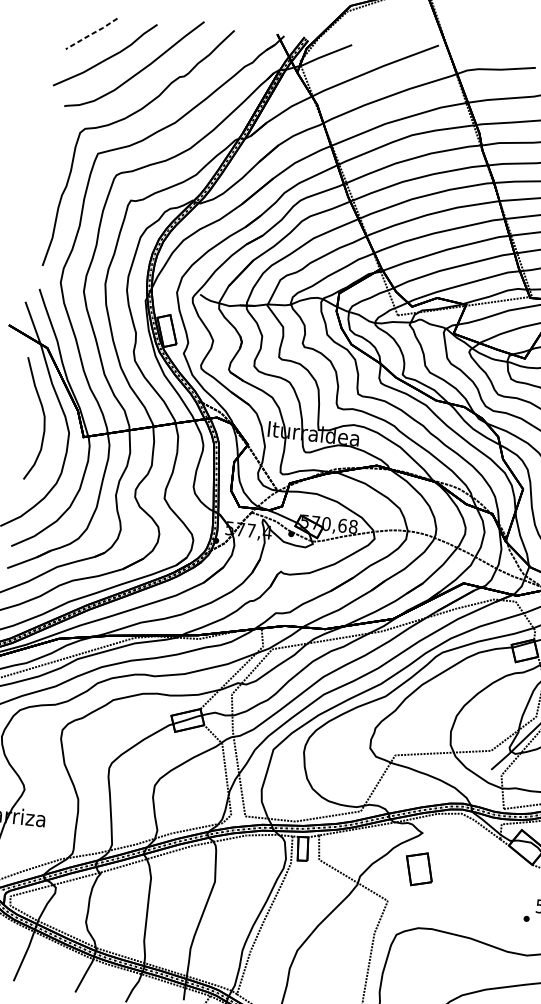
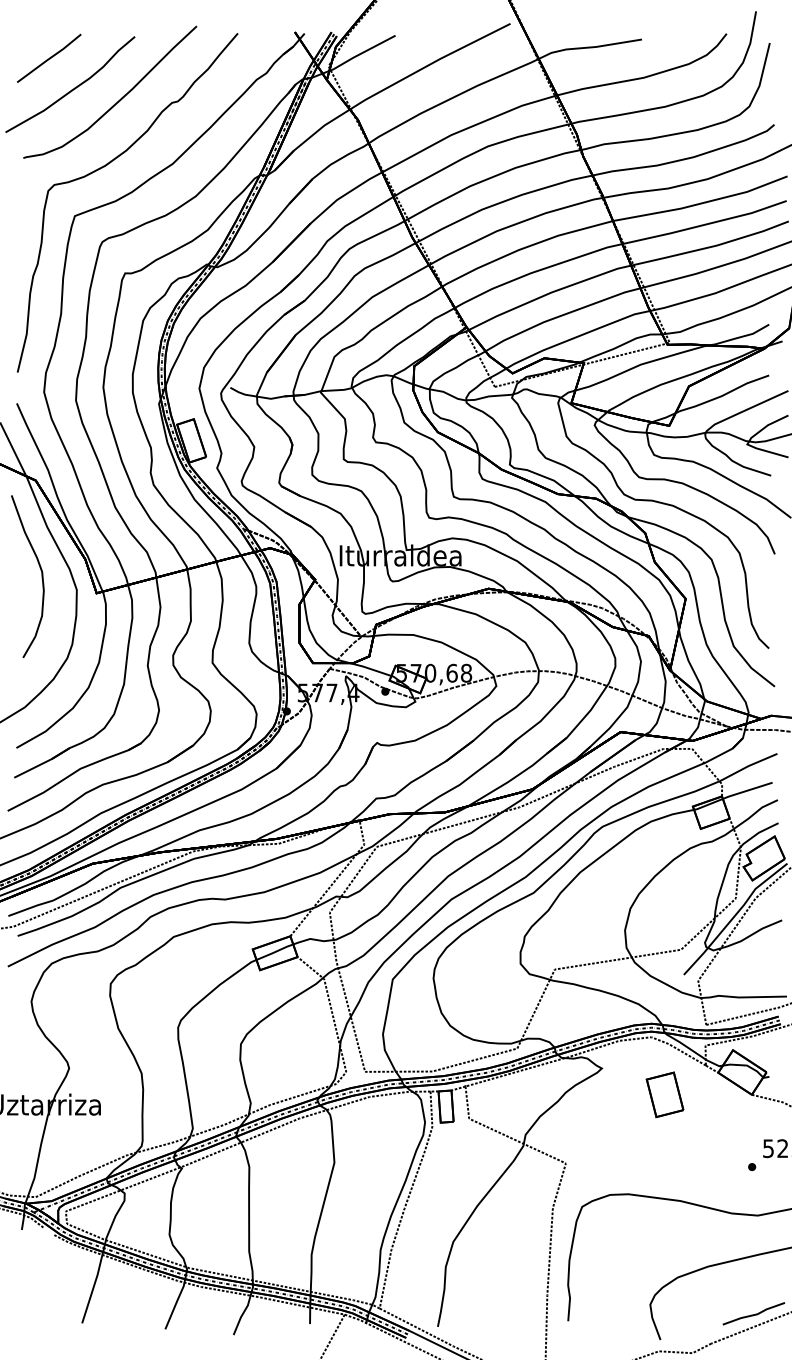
line: (91, 33) -> (49, 58), dashed -> solid
part: (418, 868) -> (664, 1094), moved

